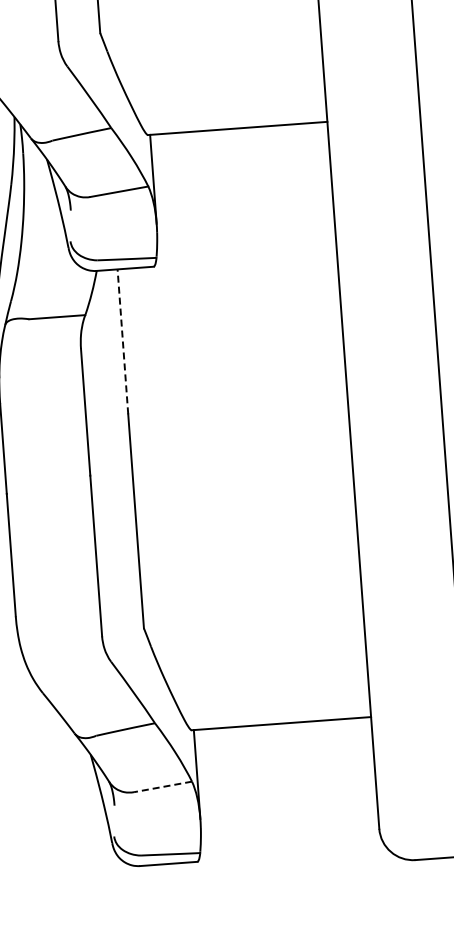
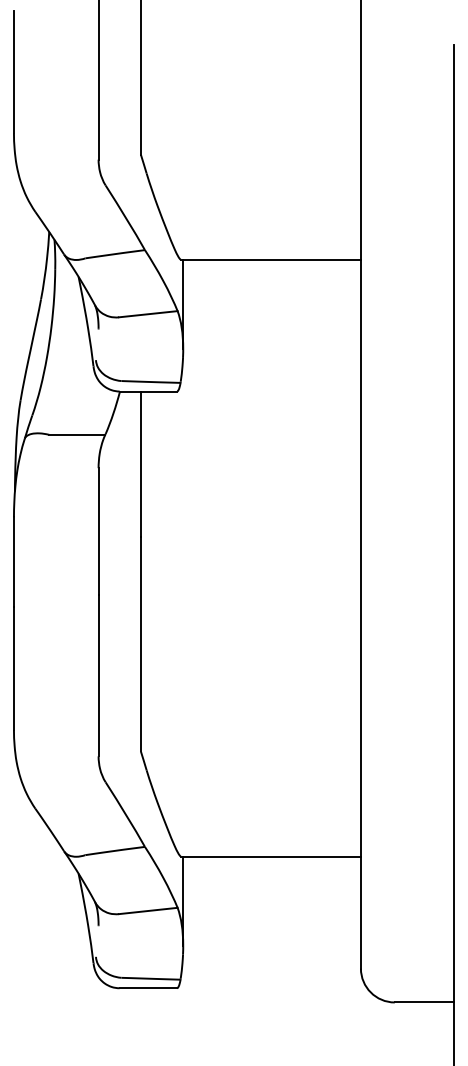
line: (122, 342) -> (140, 464), dashed -> solid
line: (162, 787) -> (147, 911), dashed -> solid

